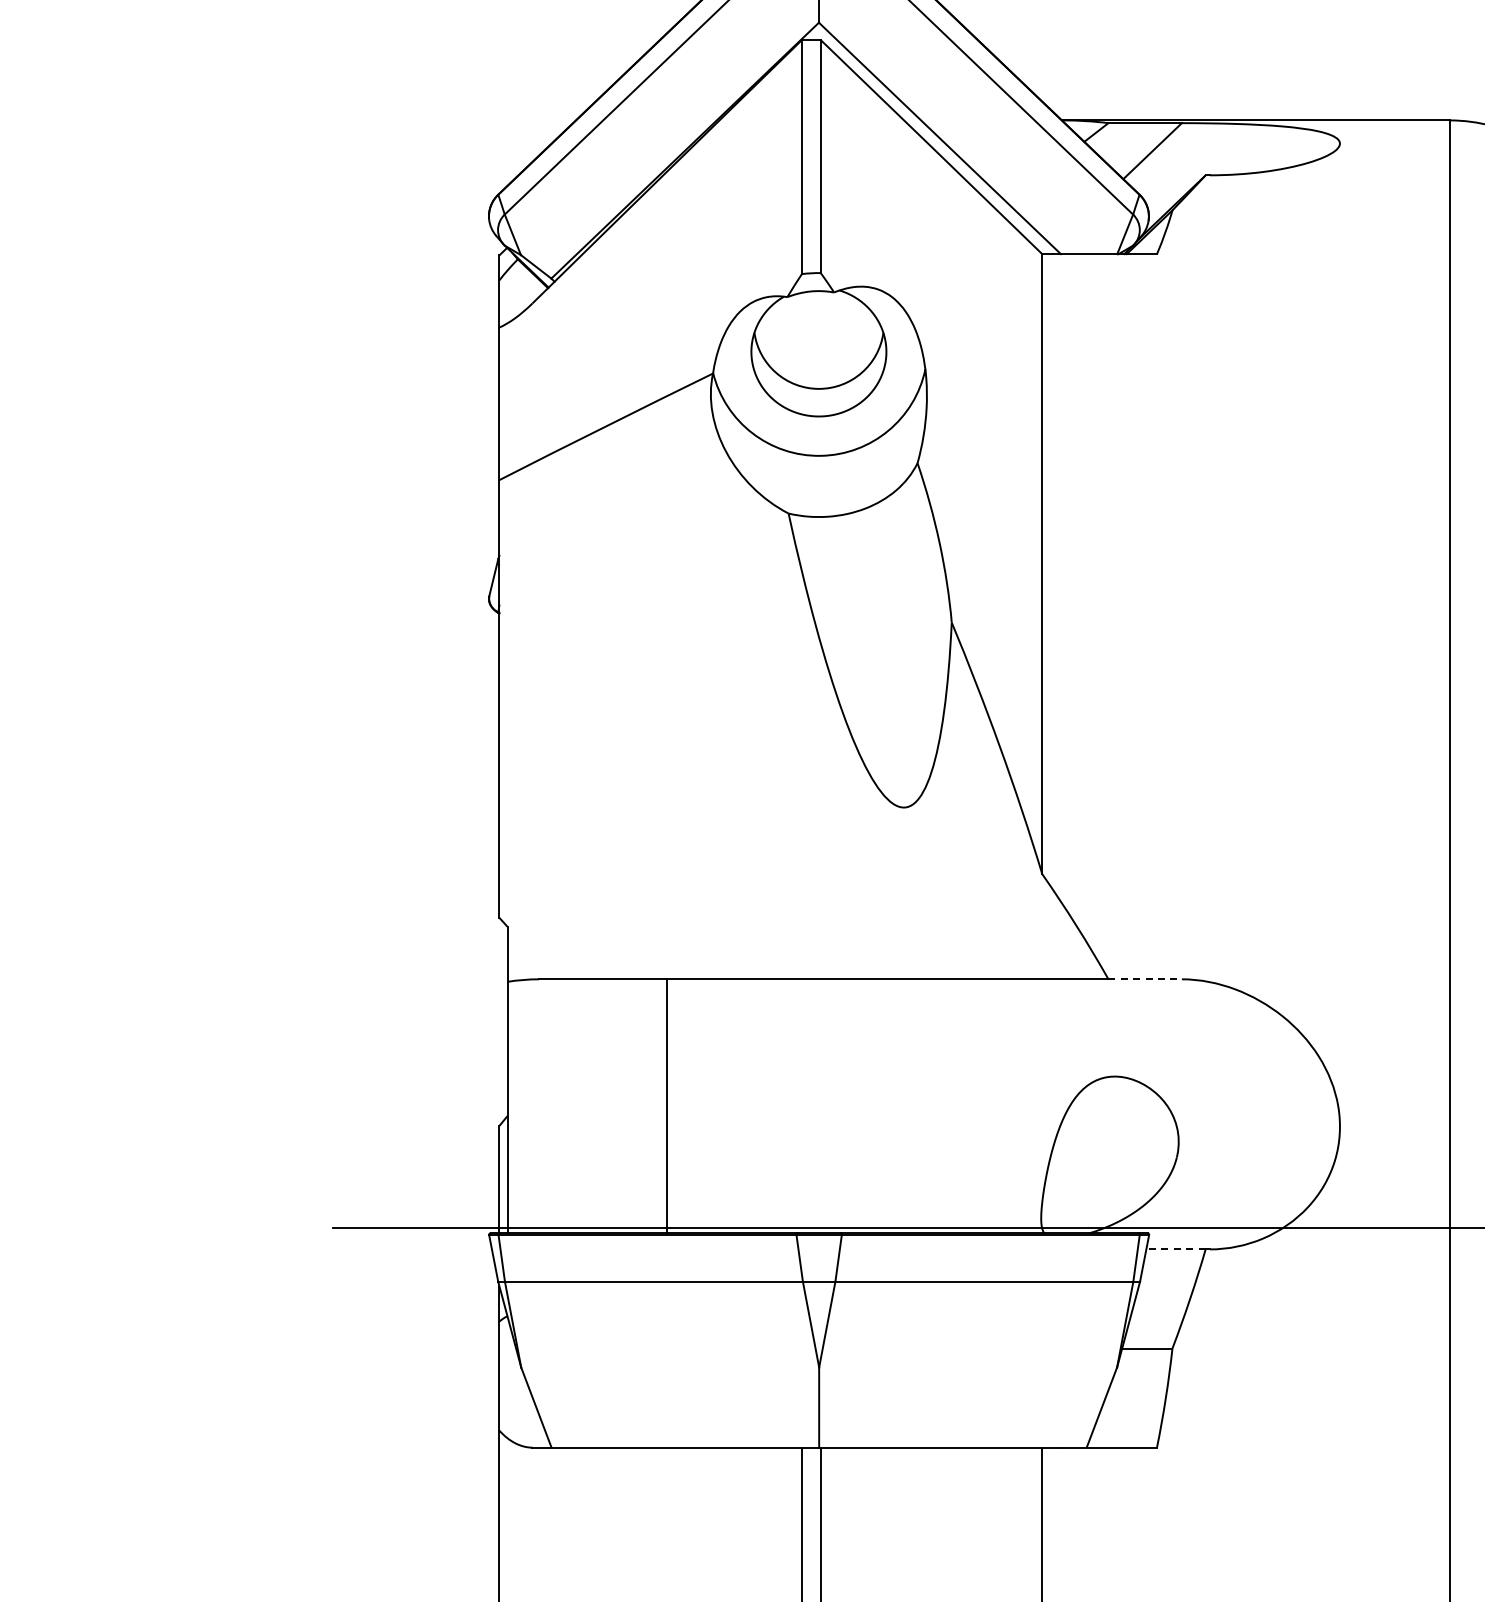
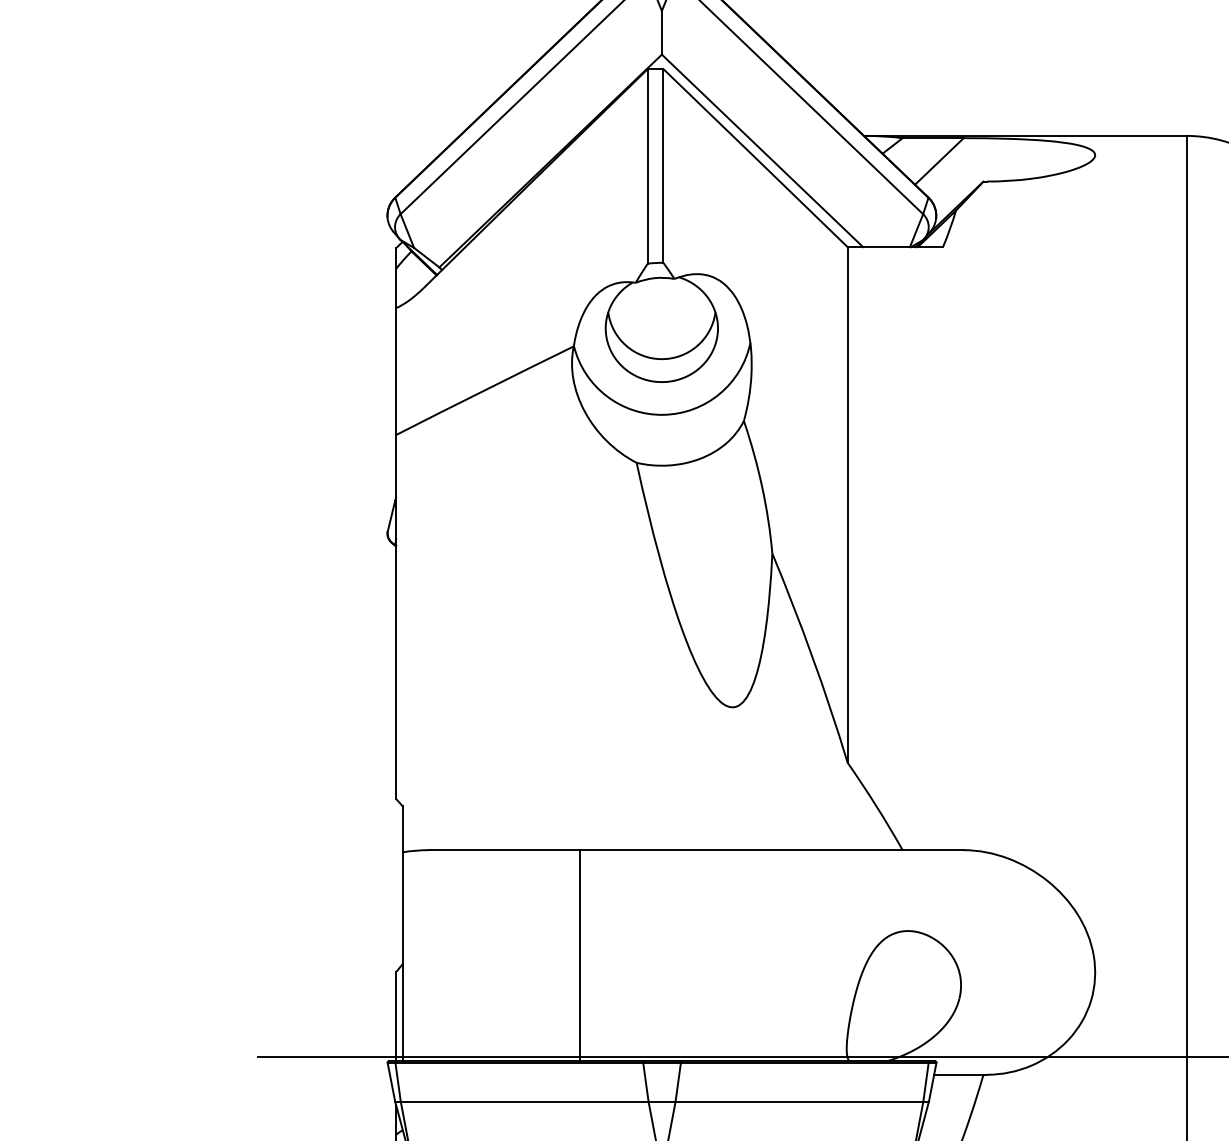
line: (1145, 979) -> (933, 850), dashed -> solid
line: (666, 1106) -> (580, 955), moved
line: (1176, 1249) -> (959, 1074), dashed -> solid

